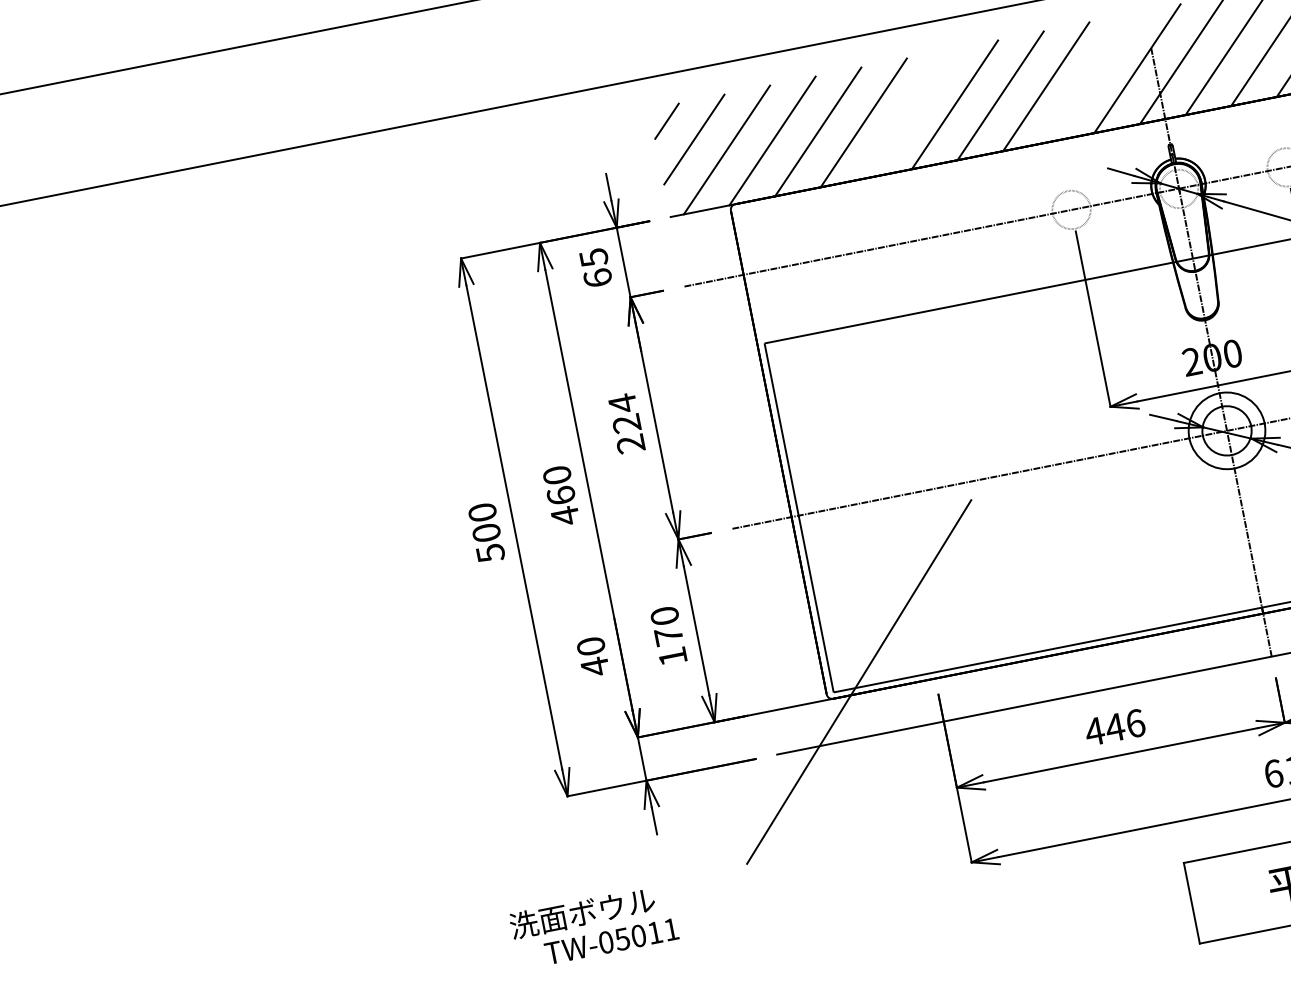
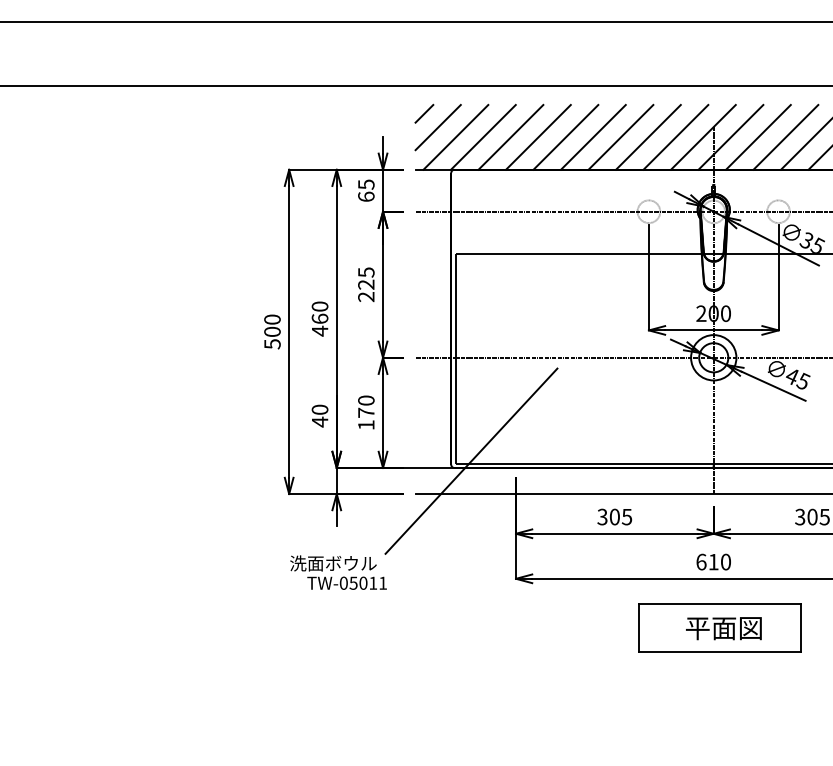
line: (1090, 76) -> (675, 136), added
line: (908, 112) -> (565, 136), added
text: (623, 403) -> (366, 272), 224 -> 225
text: (1114, 726) -> (614, 516), 446 -> 305
text: (593, 926) -> (338, 572), moved

